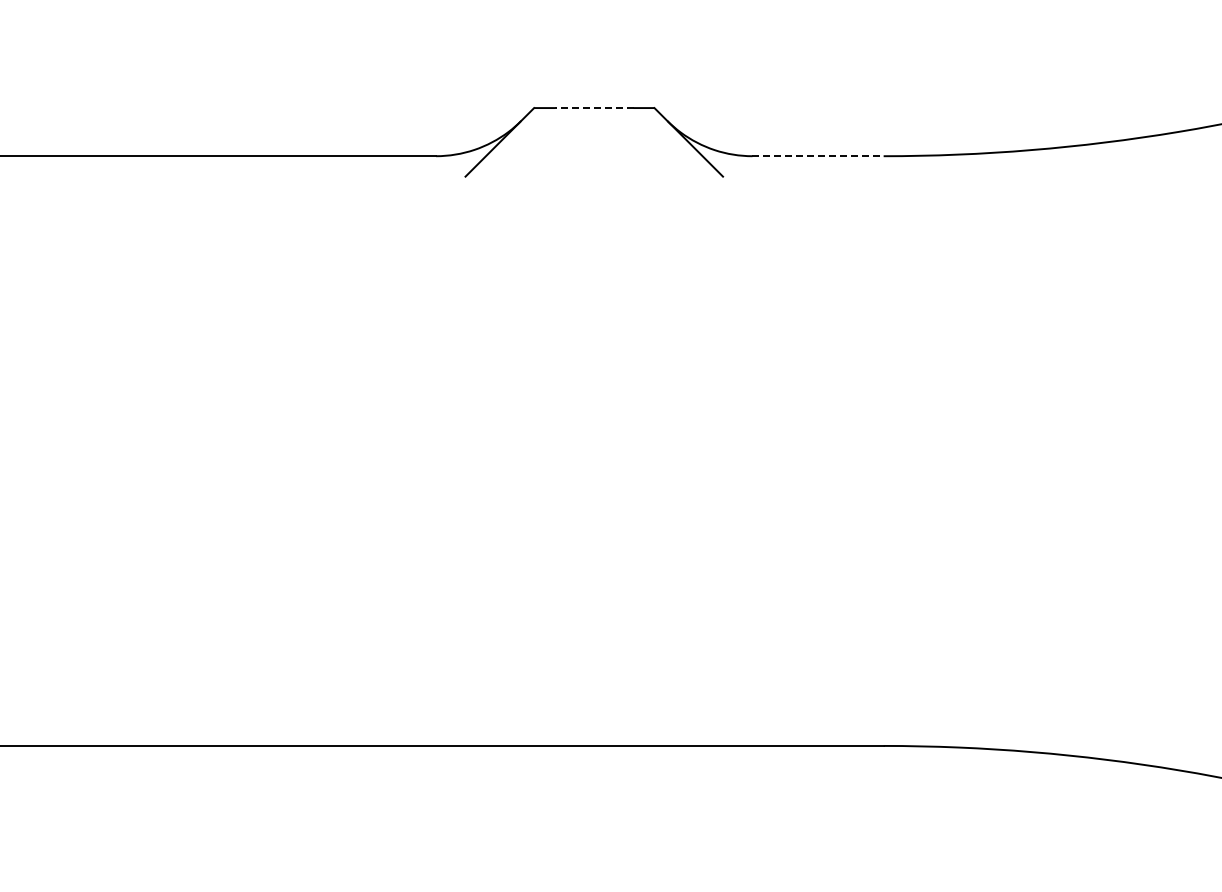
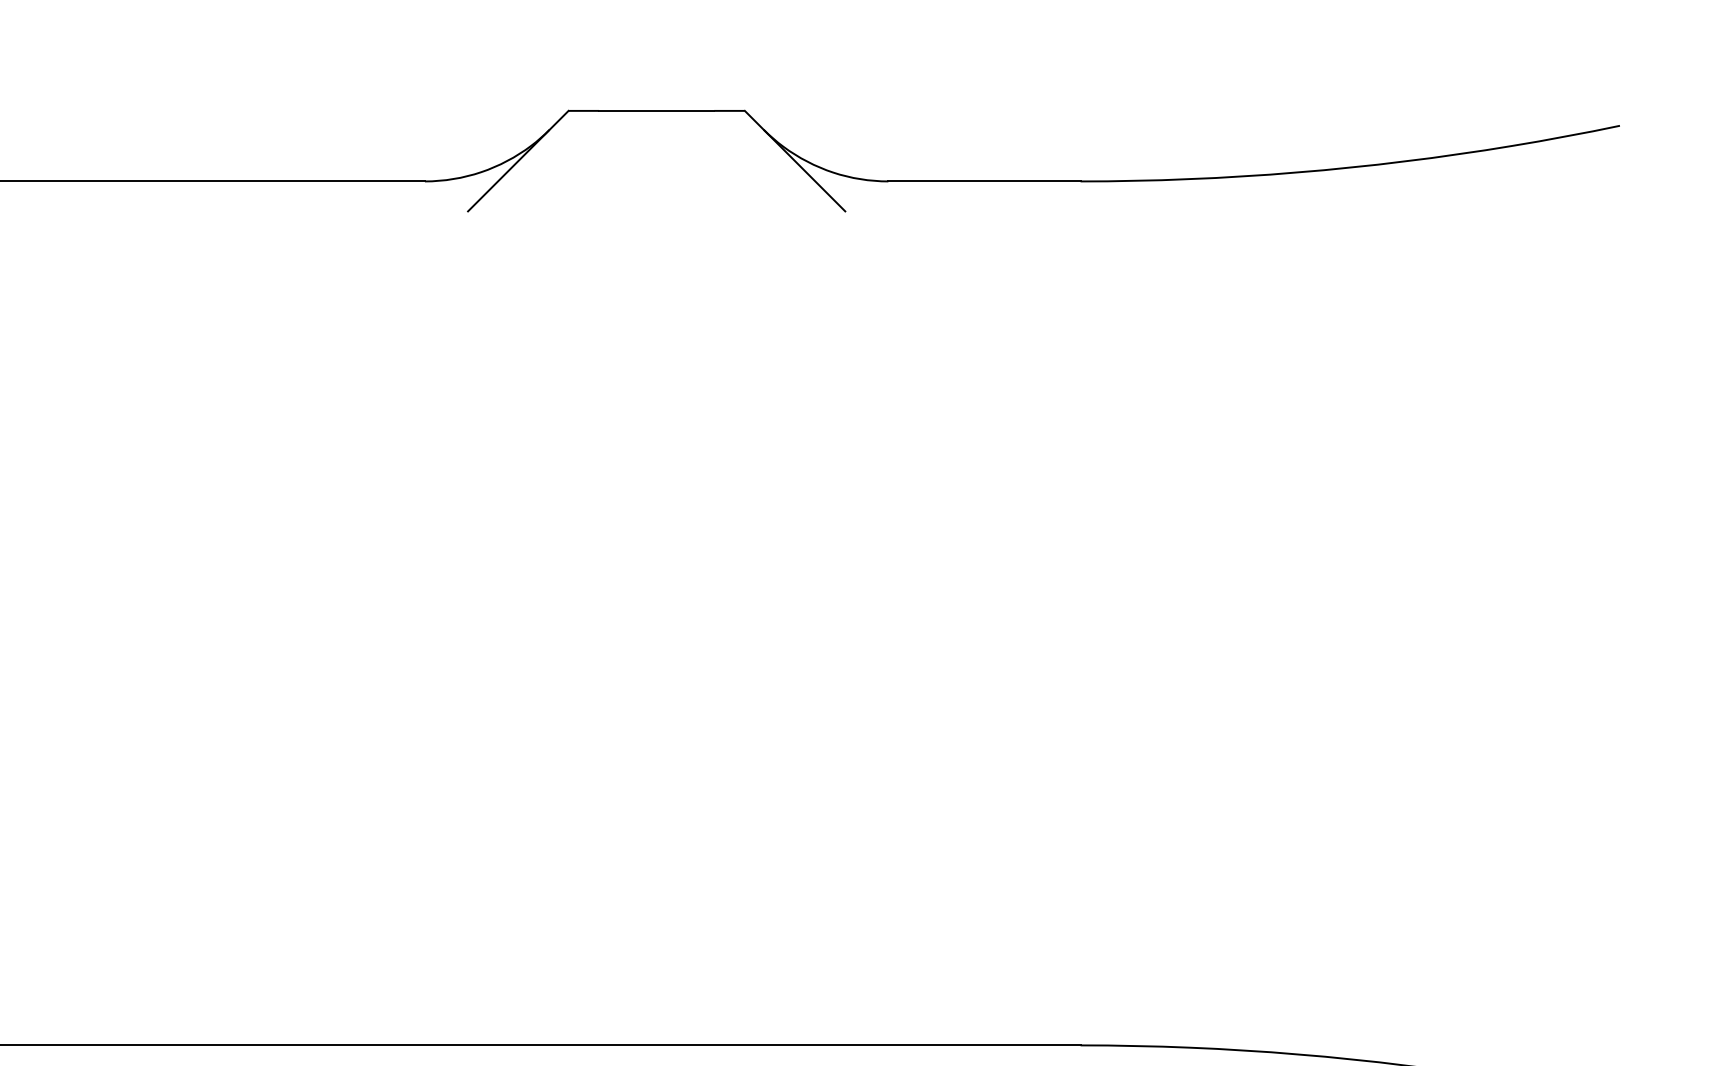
line: (593, 108) -> (655, 111), dashed -> solid
line: (818, 156) -> (985, 181), dashed -> solid

